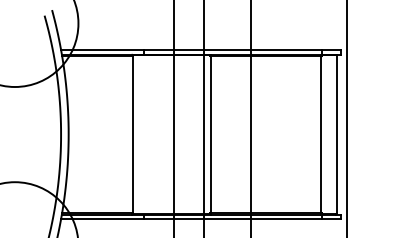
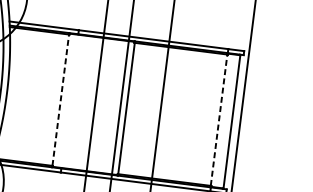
line: (132, 134) -> (60, 100), solid -> dashed
line: (321, 134) -> (219, 120), solid -> dashed

